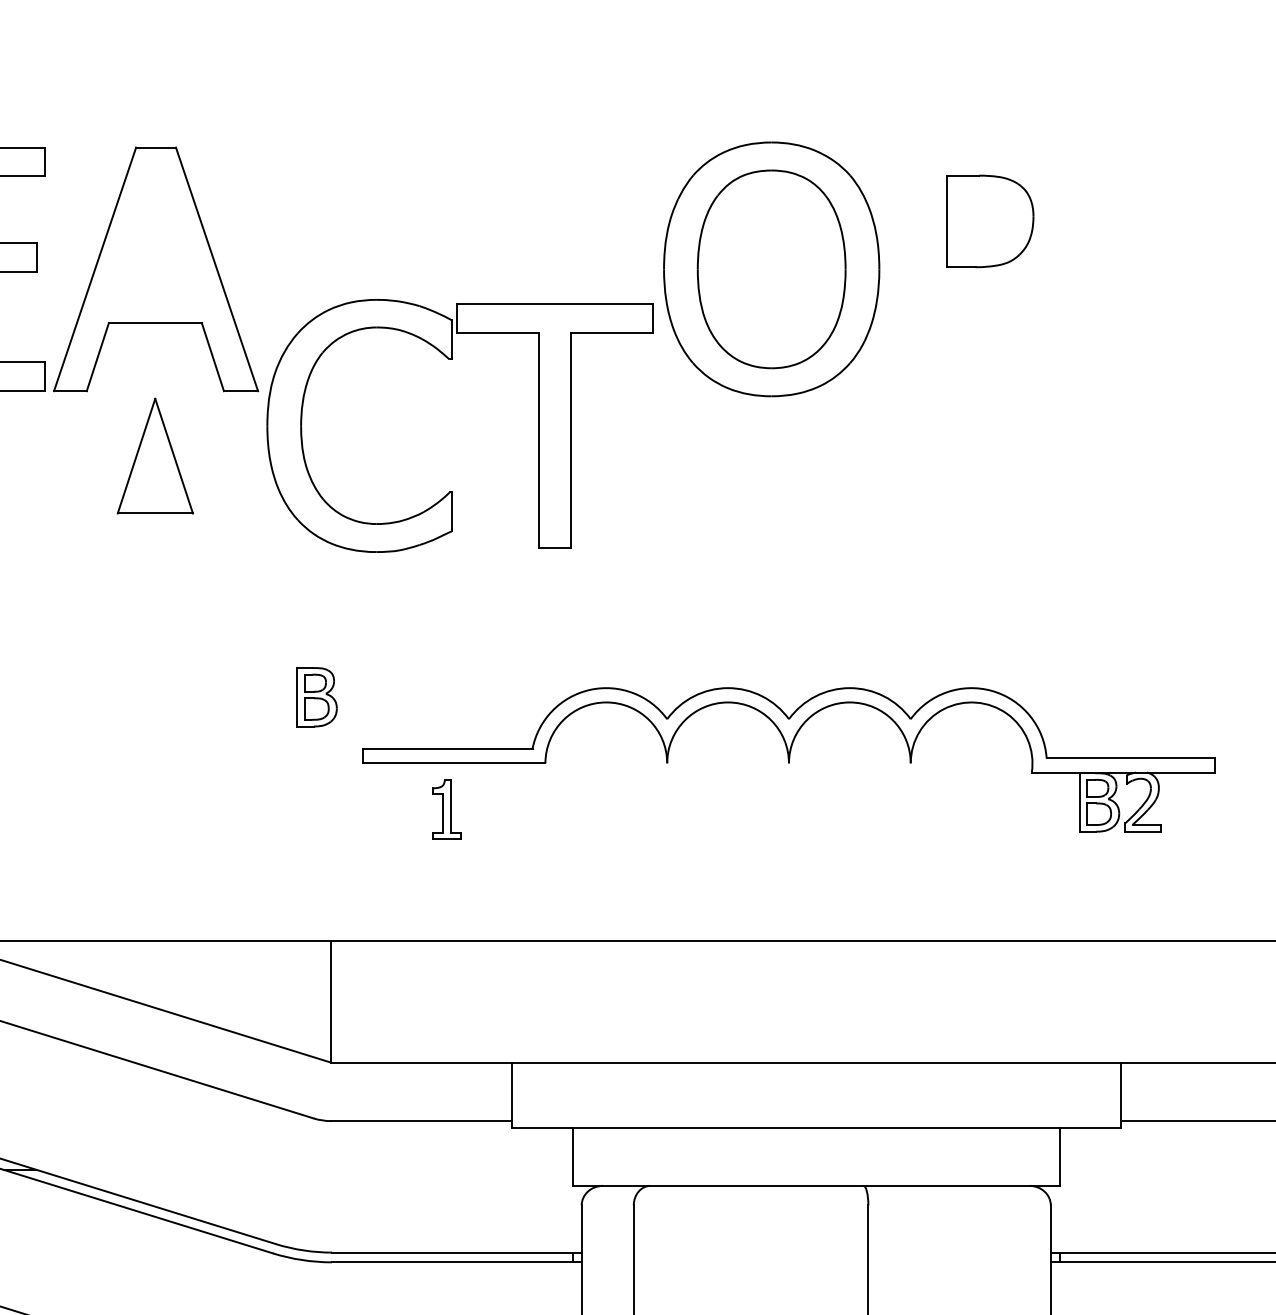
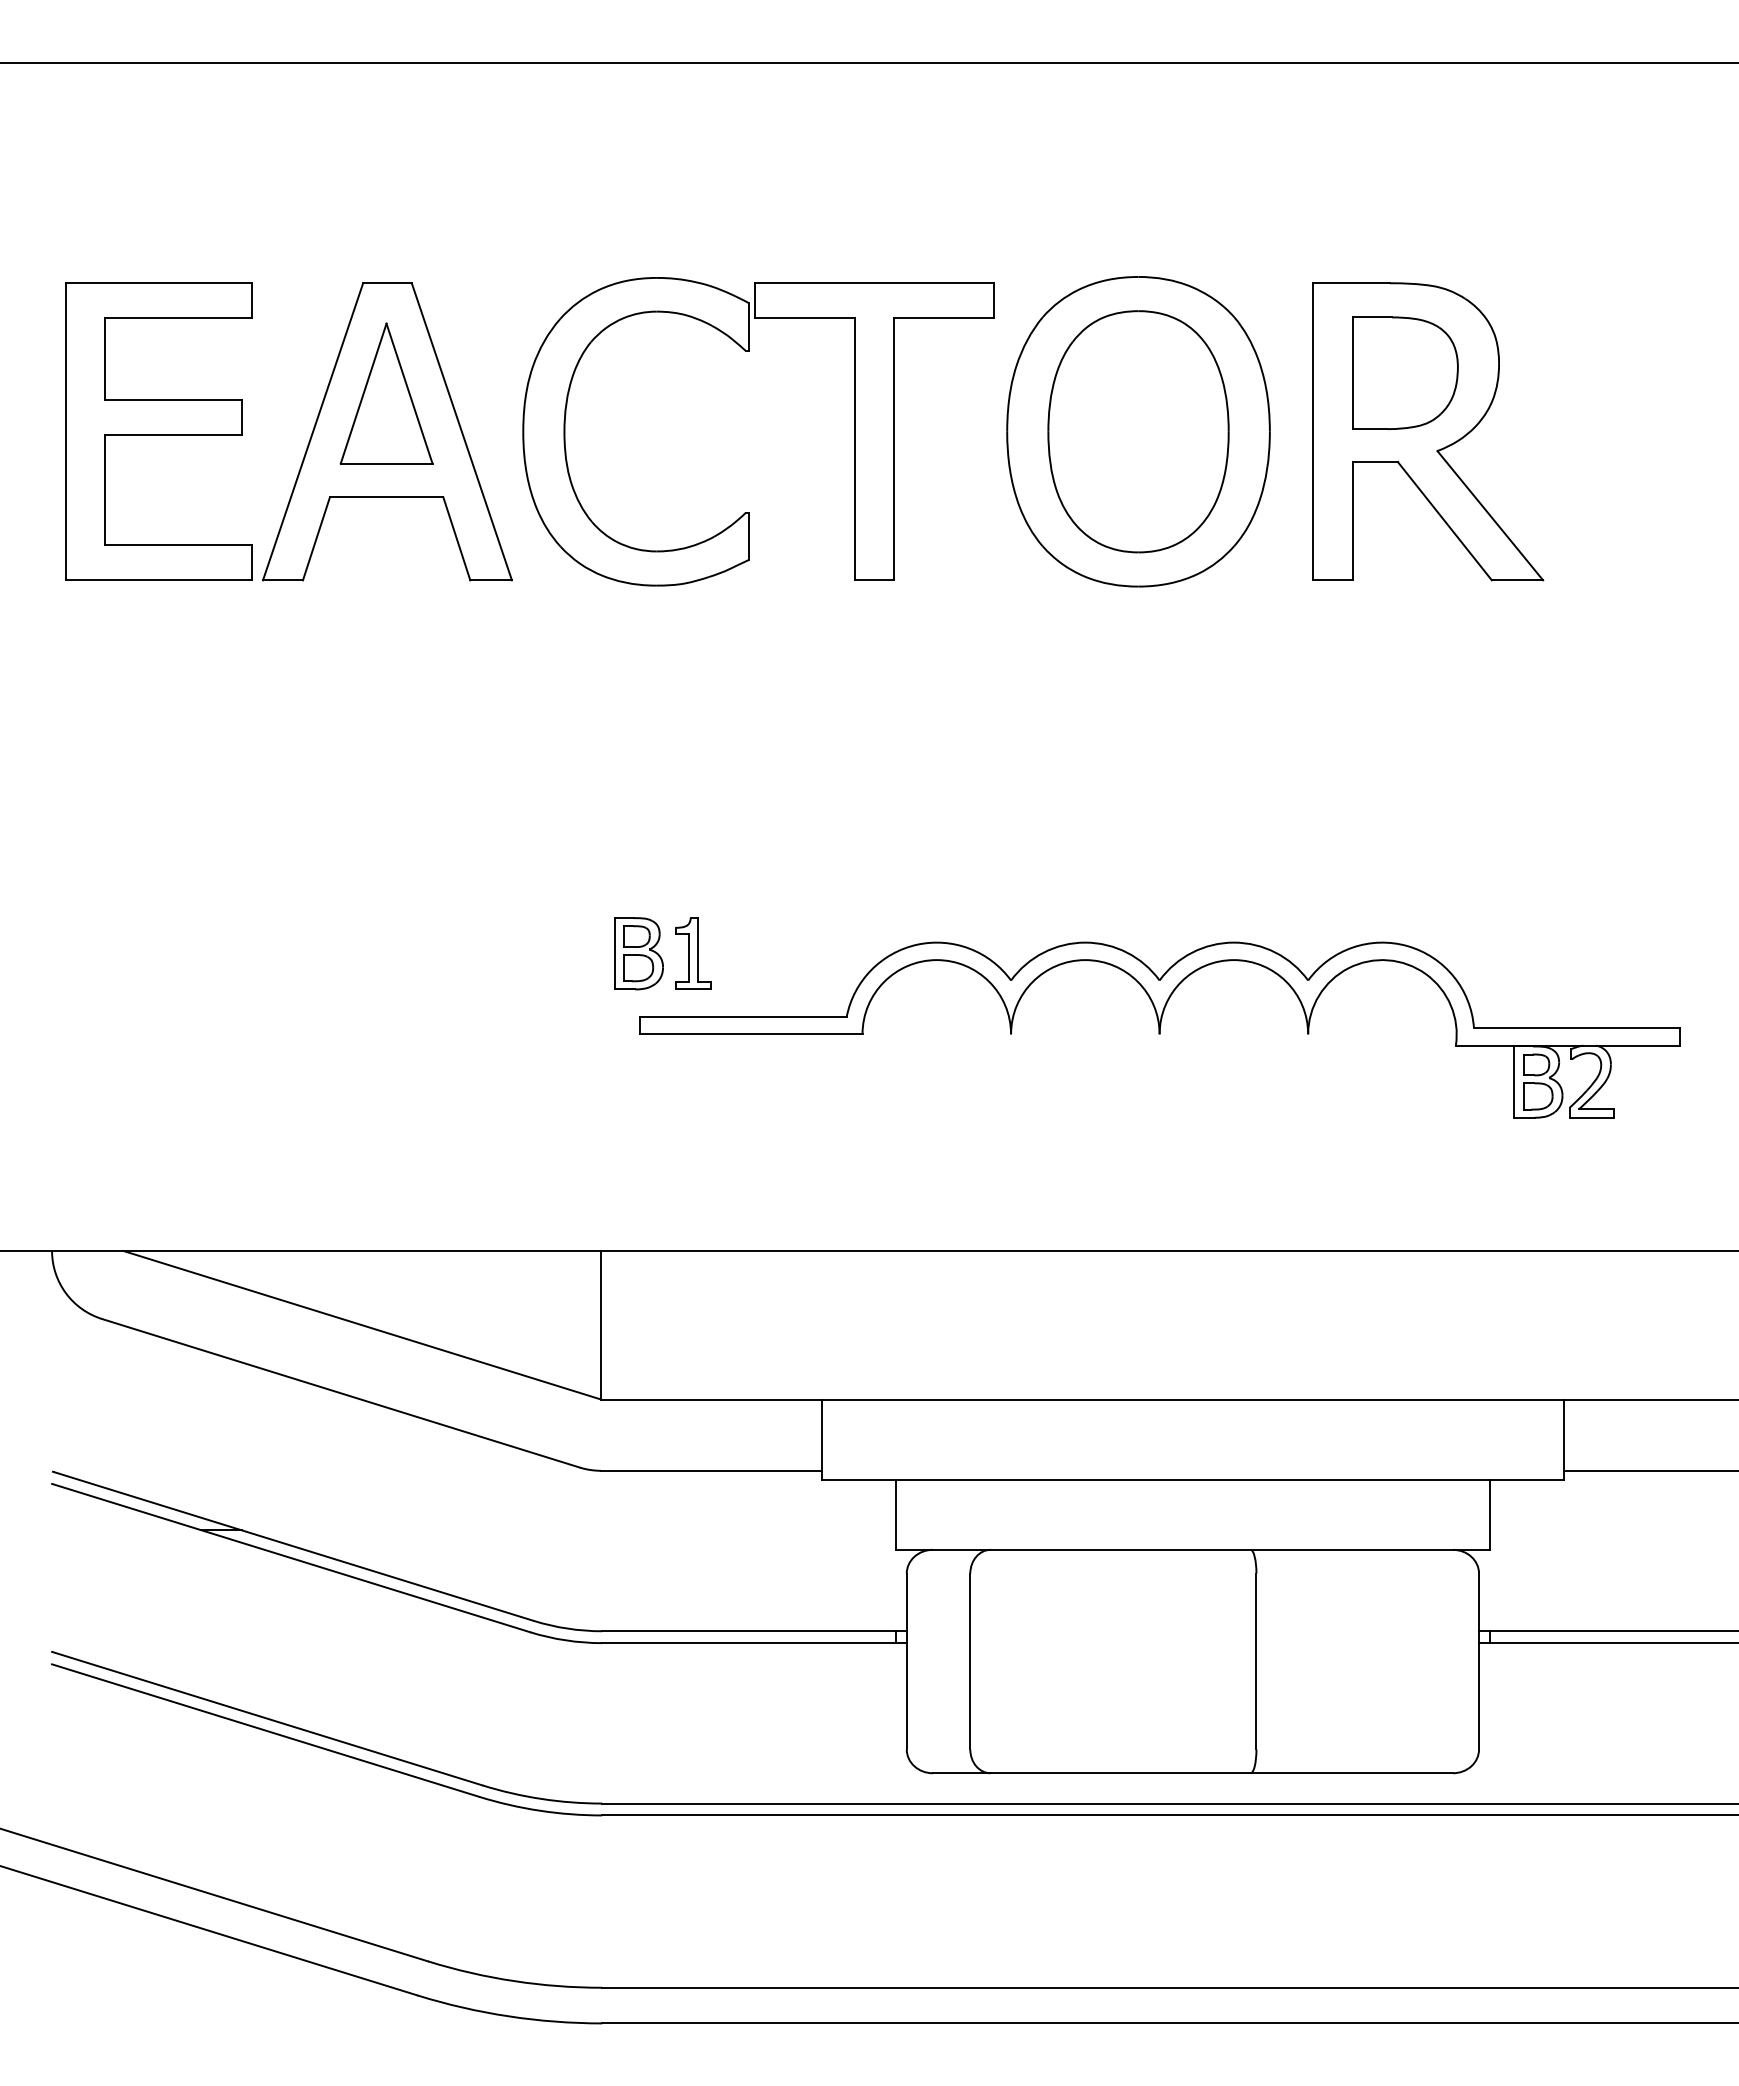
part: (1009, 269) -> (1428, 431), added
part: (452, 360) -> (749, 351), moved
part: (155, 456) -> (386, 393), moved
part: (316, 697) -> (638, 953), moved
part: (447, 809) -> (693, 953), moved

